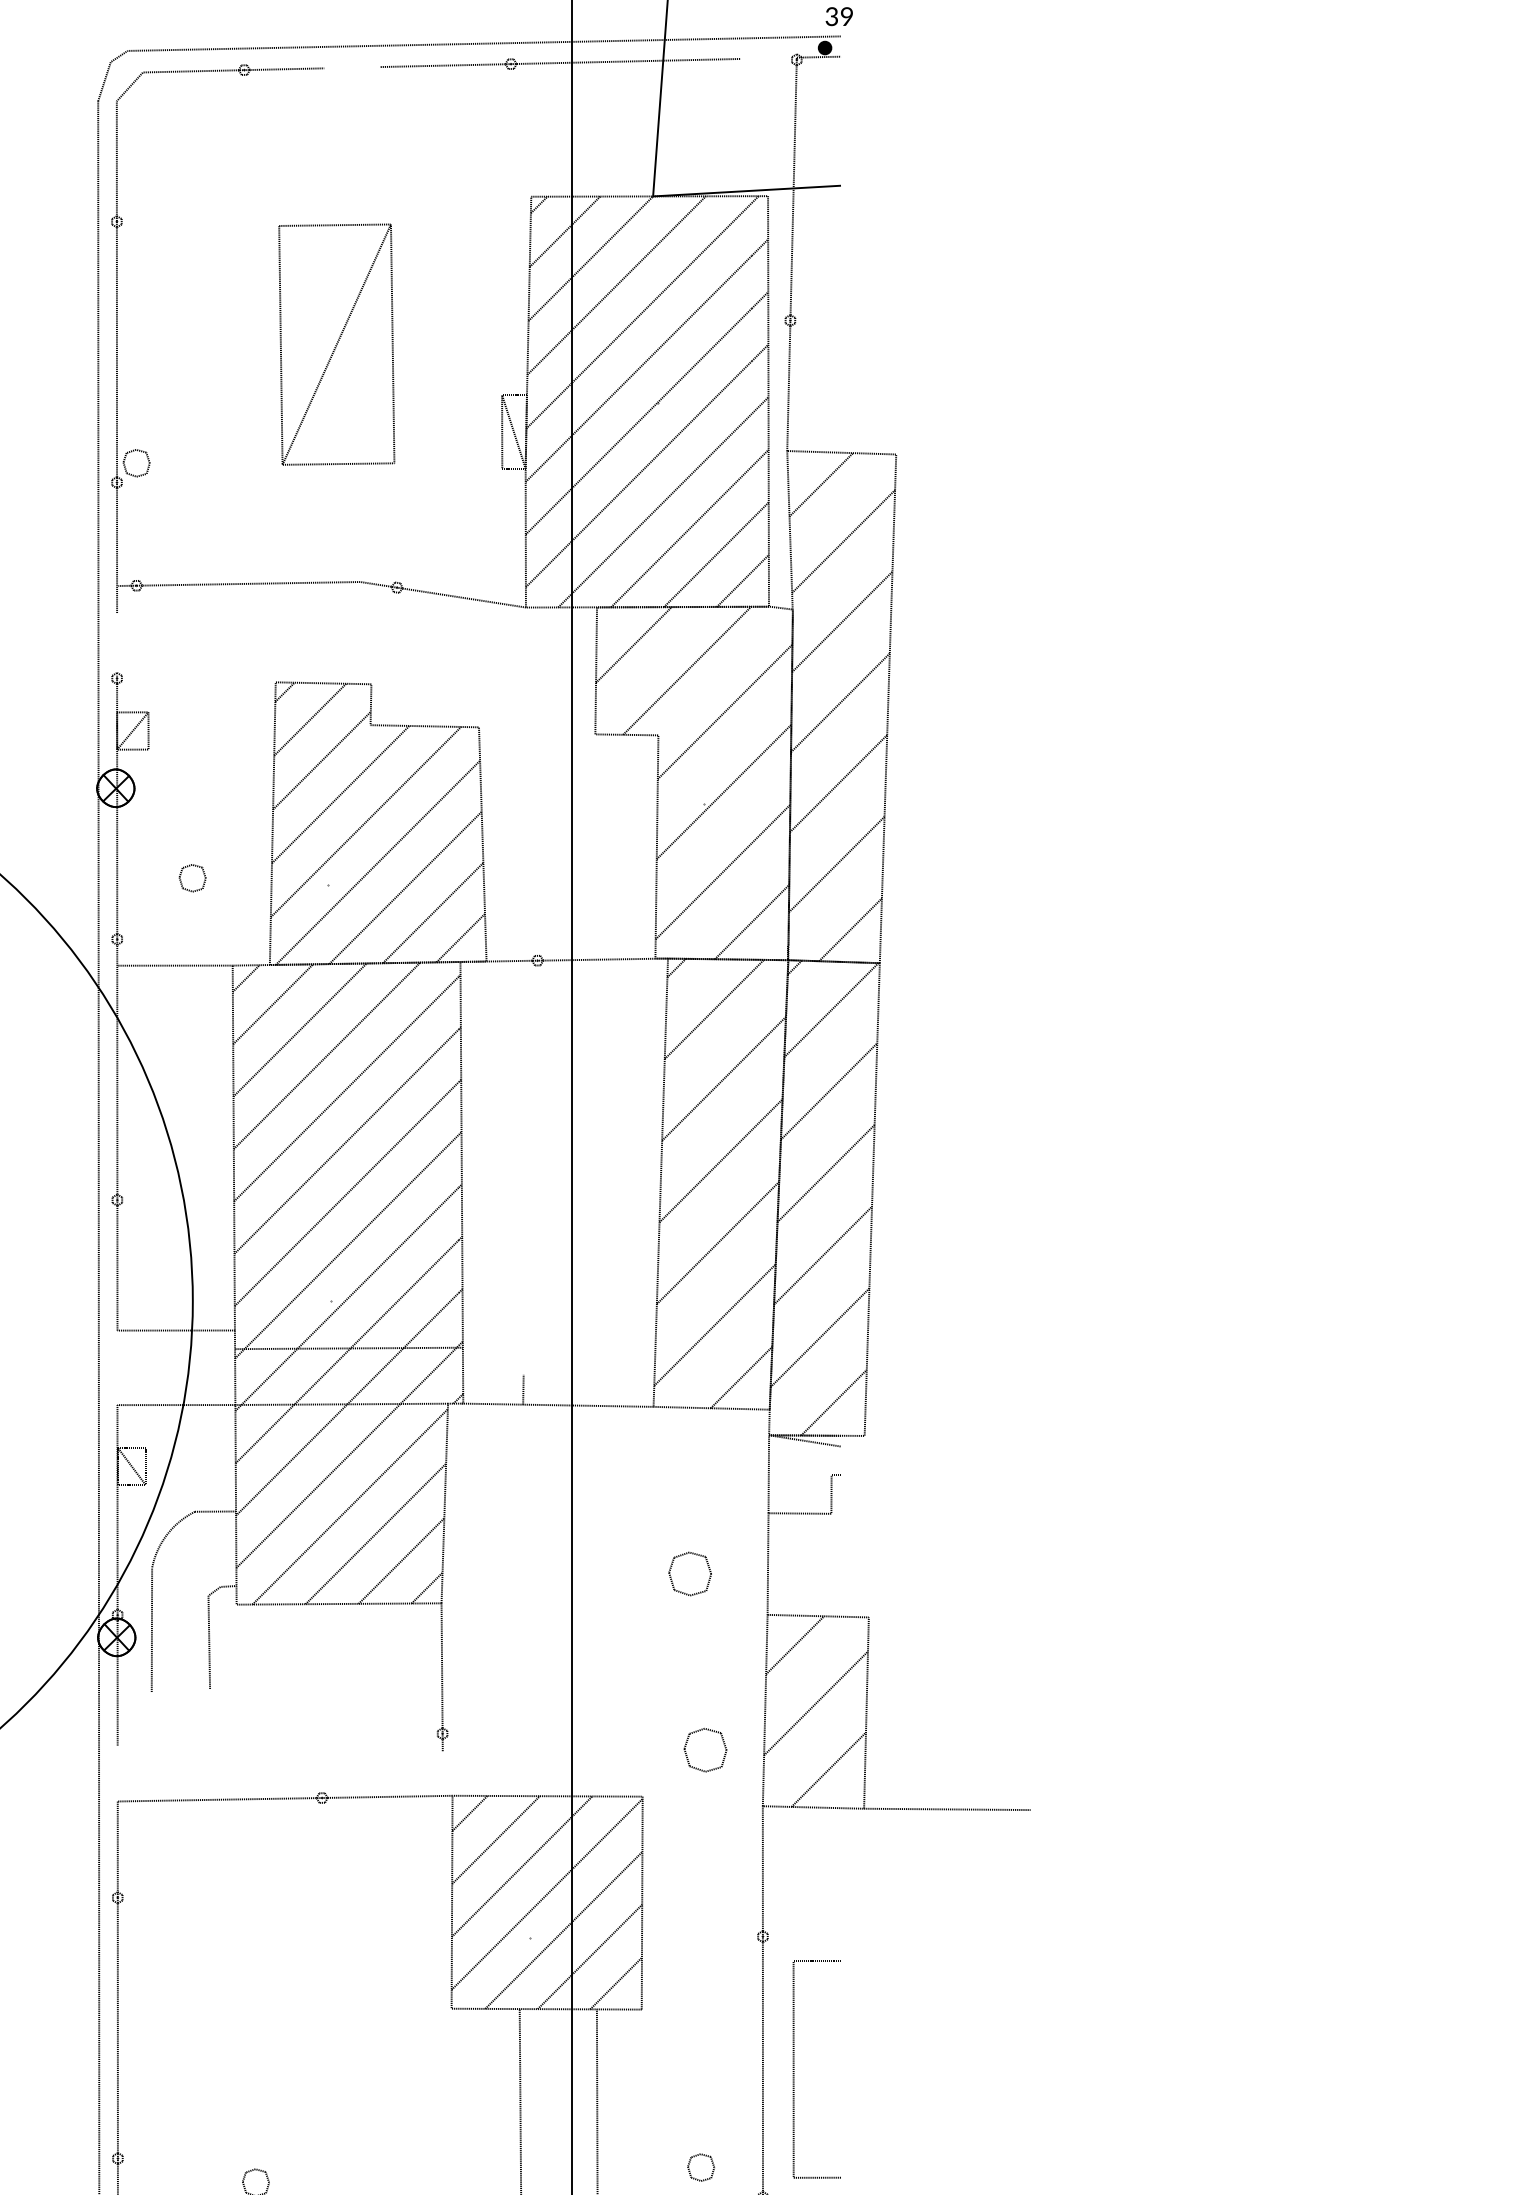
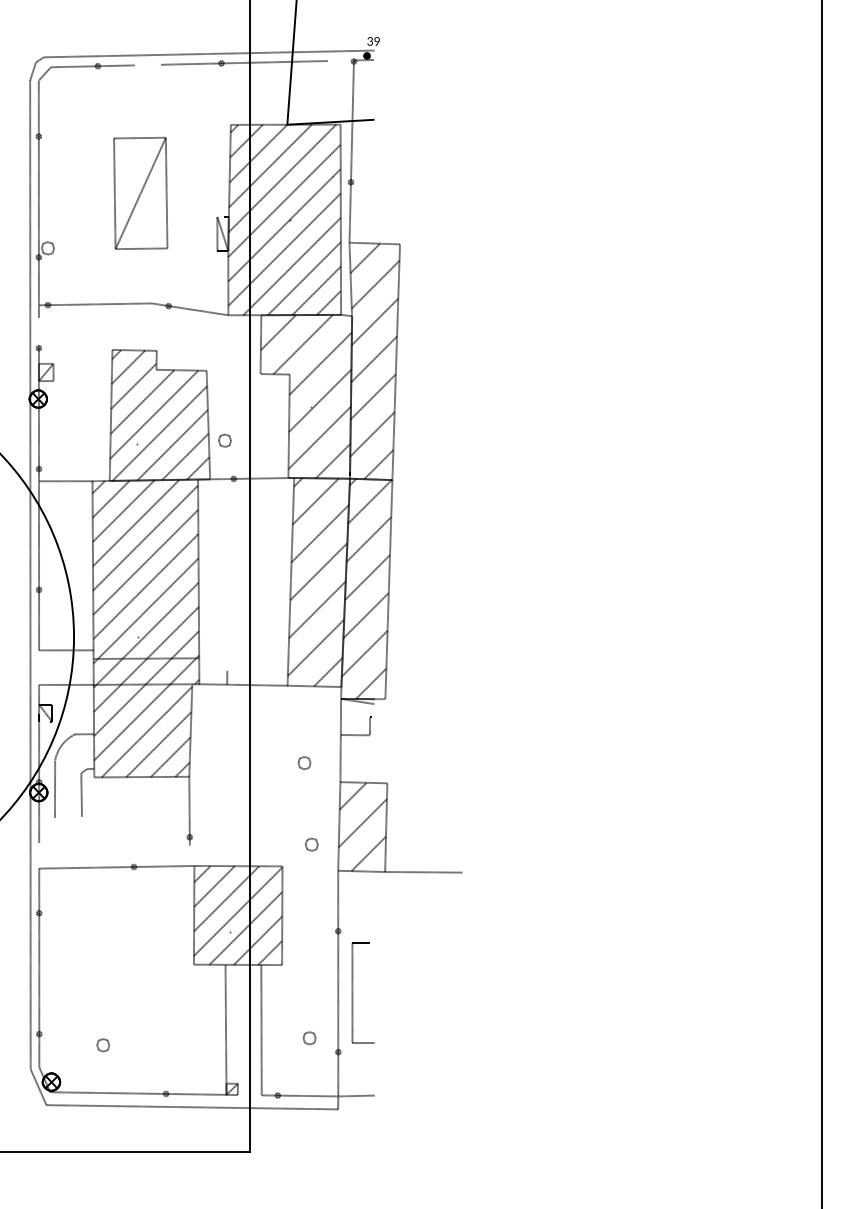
part: (191, 877) -> (224, 440), moved
part: (690, 1572) -> (304, 762), size x0.62
part: (705, 1749) -> (311, 844), size x0.62

